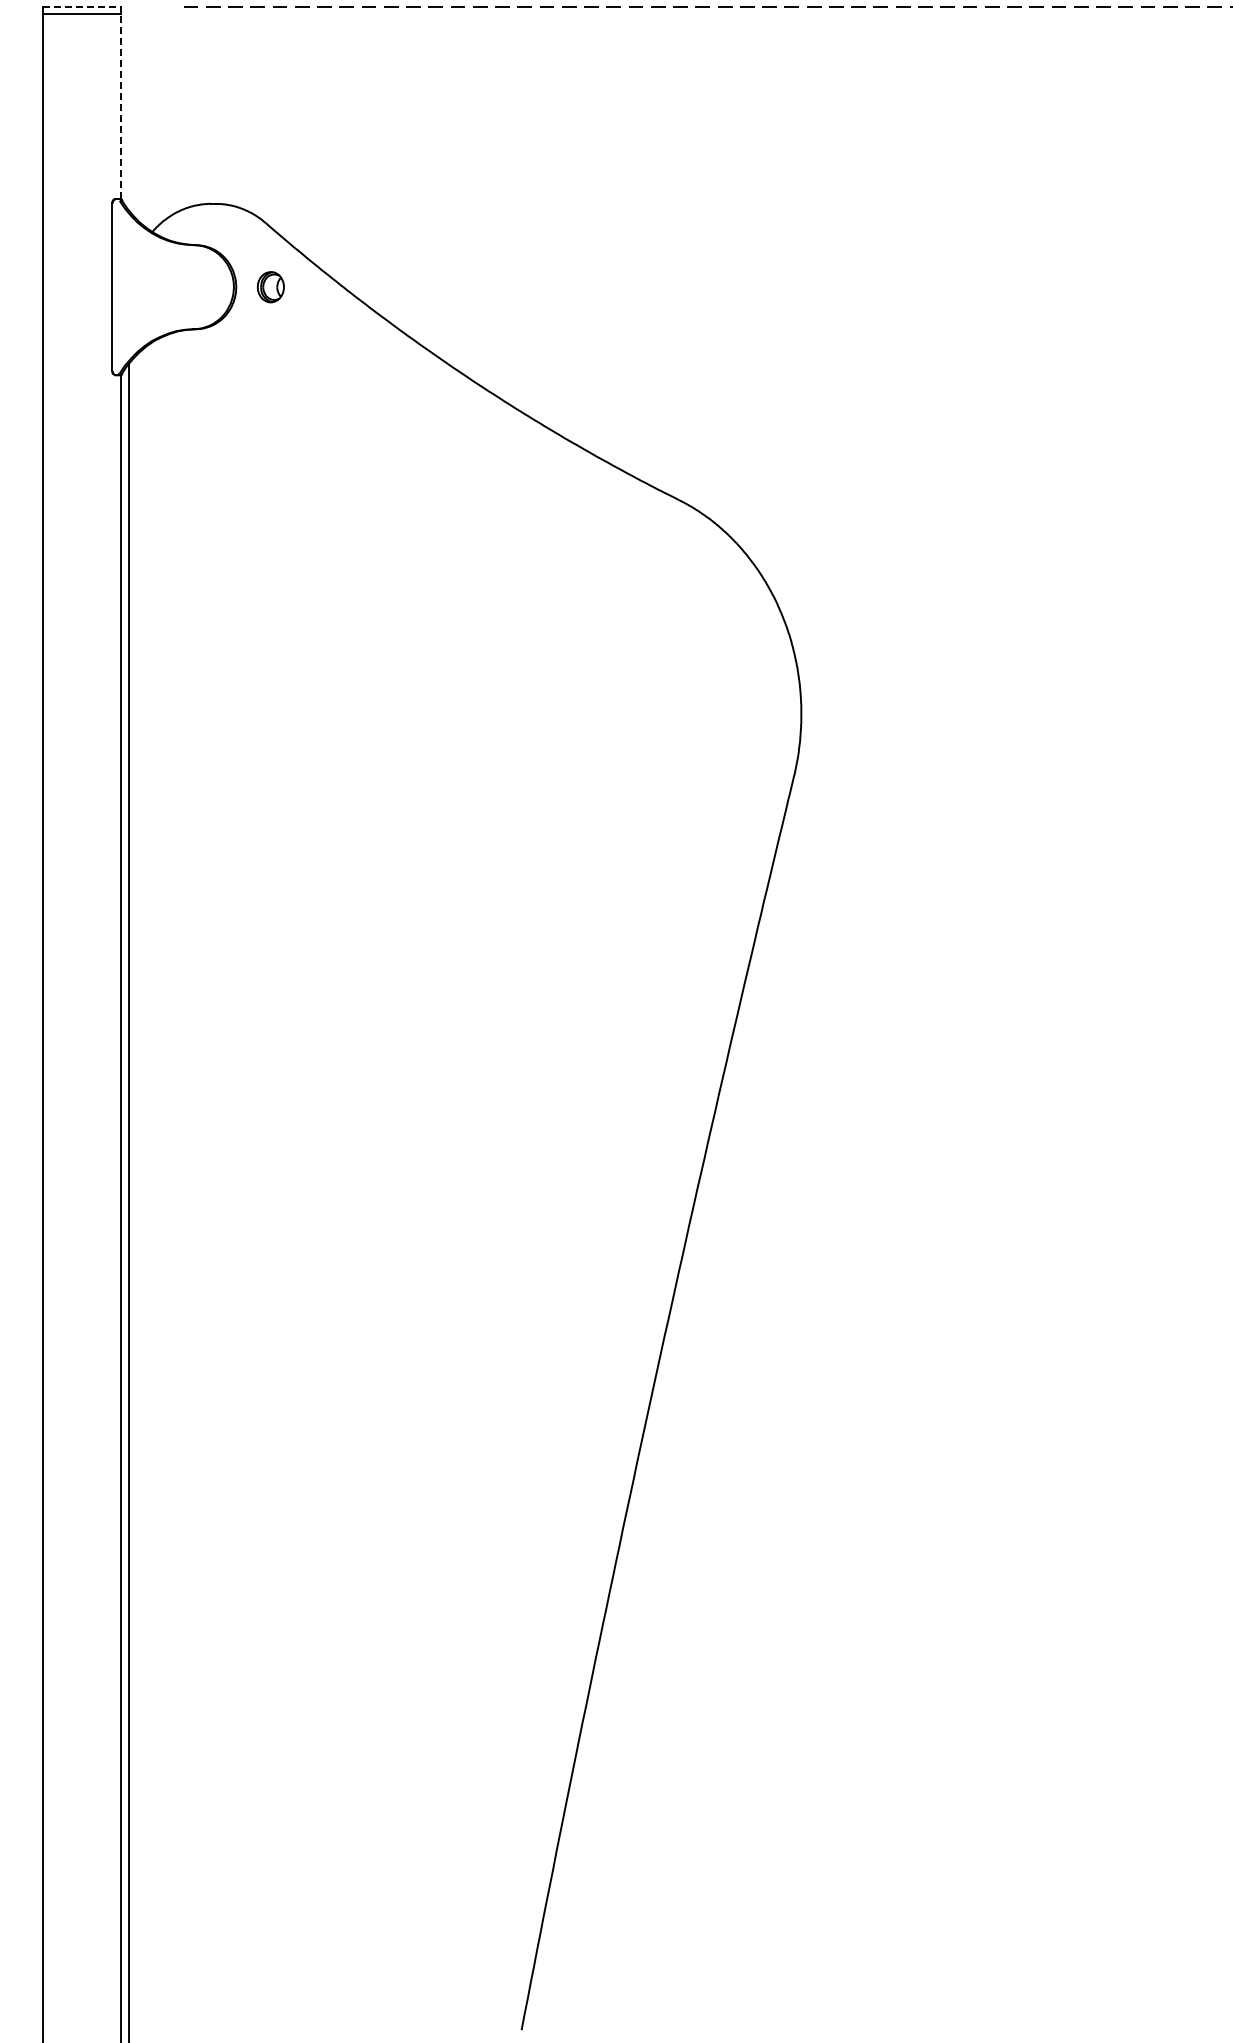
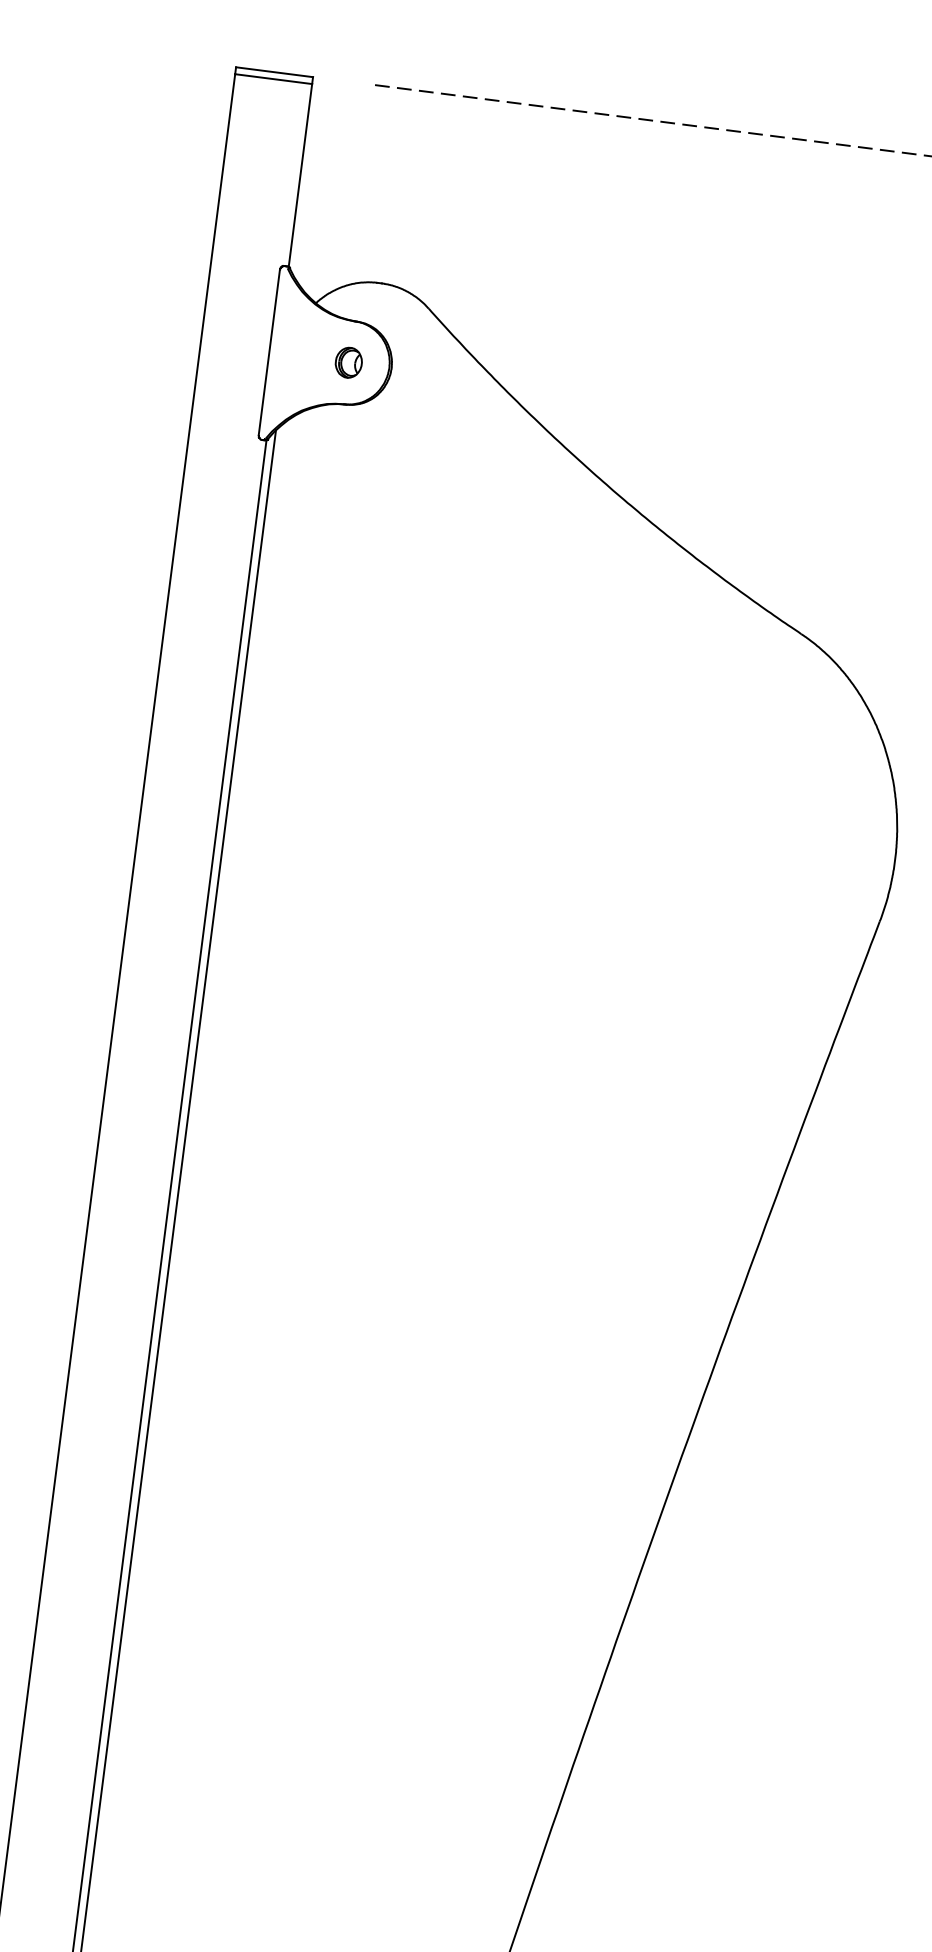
line: (82, 6) -> (275, 71), dashed -> solid
line: (120, 106) -> (300, 175), dashed -> solid
part: (270, 287) -> (348, 363), moved

